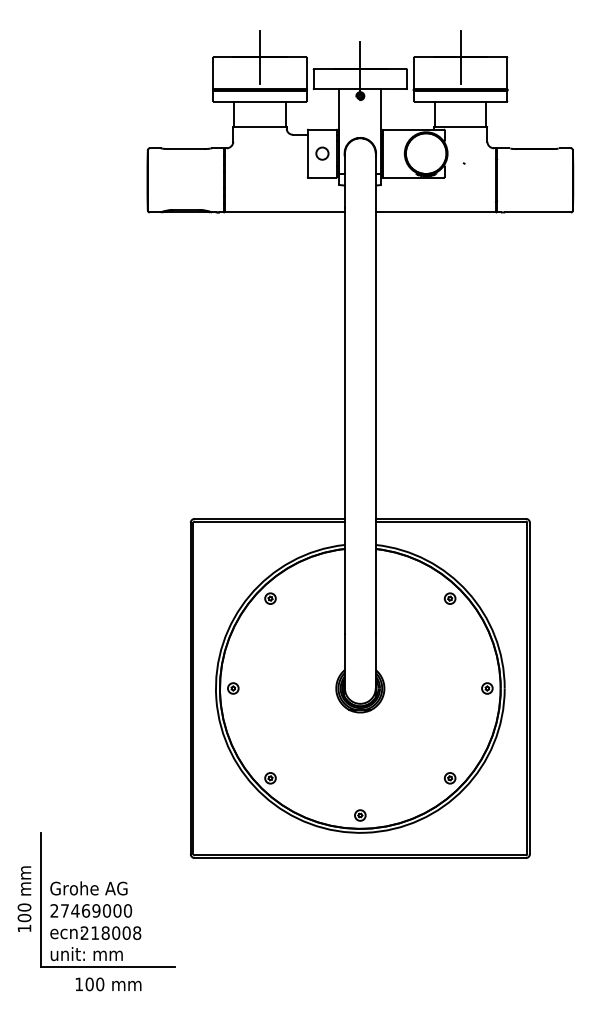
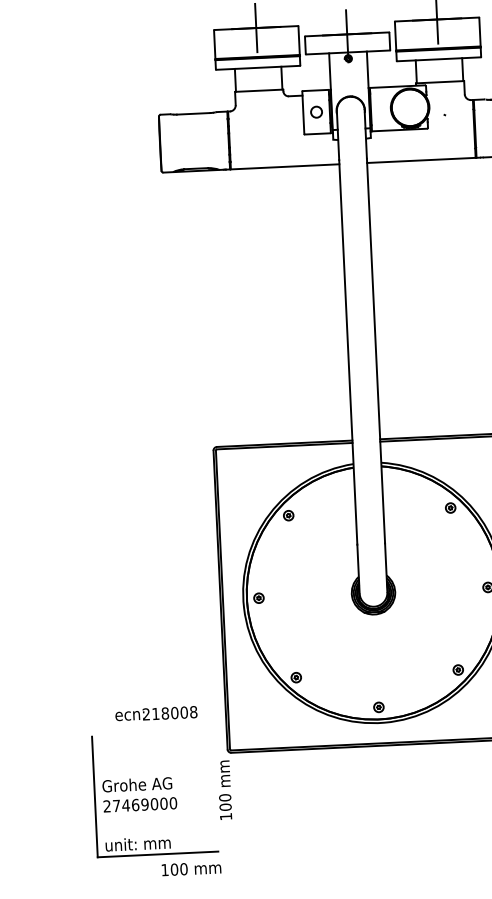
text: (24, 898) -> (224, 789), moved
text: (95, 932) -> (156, 713), moved
text: (108, 984) -> (191, 868), moved

